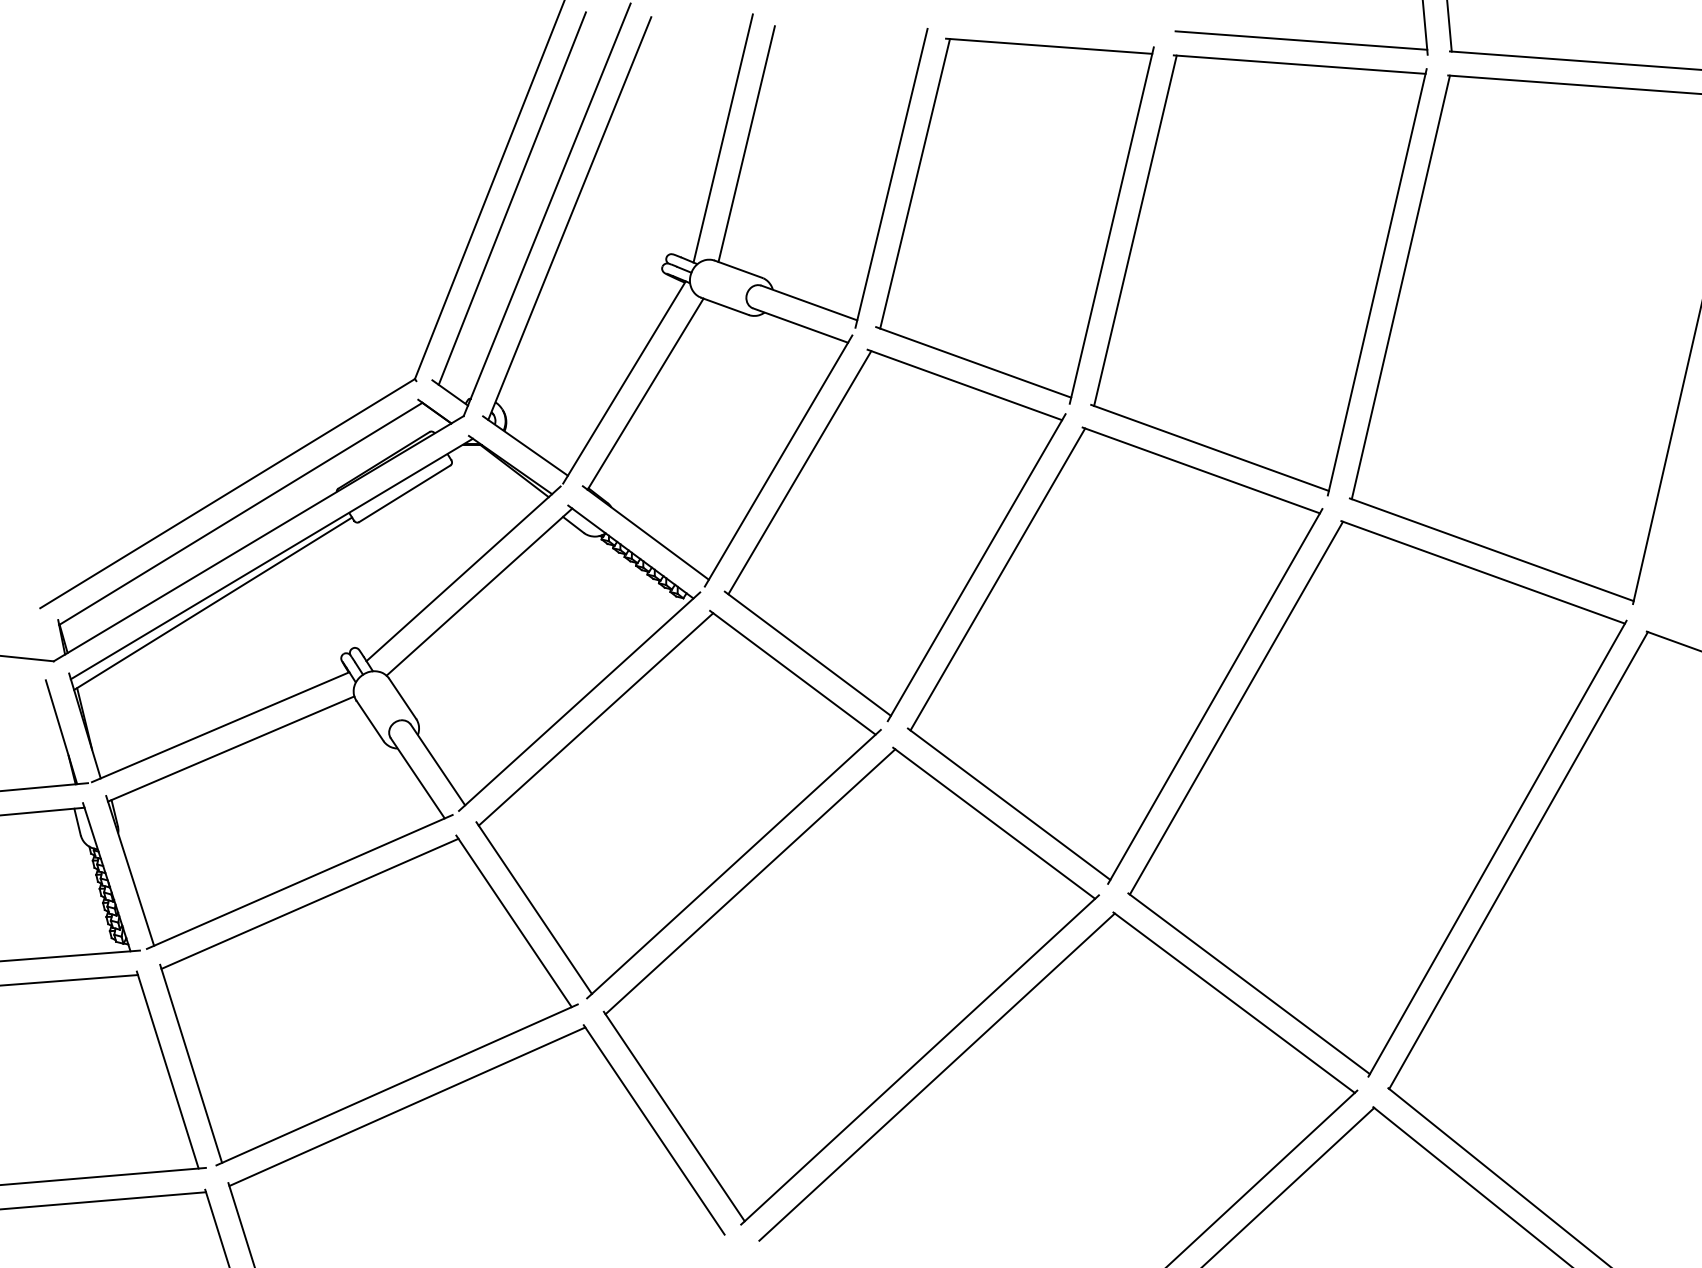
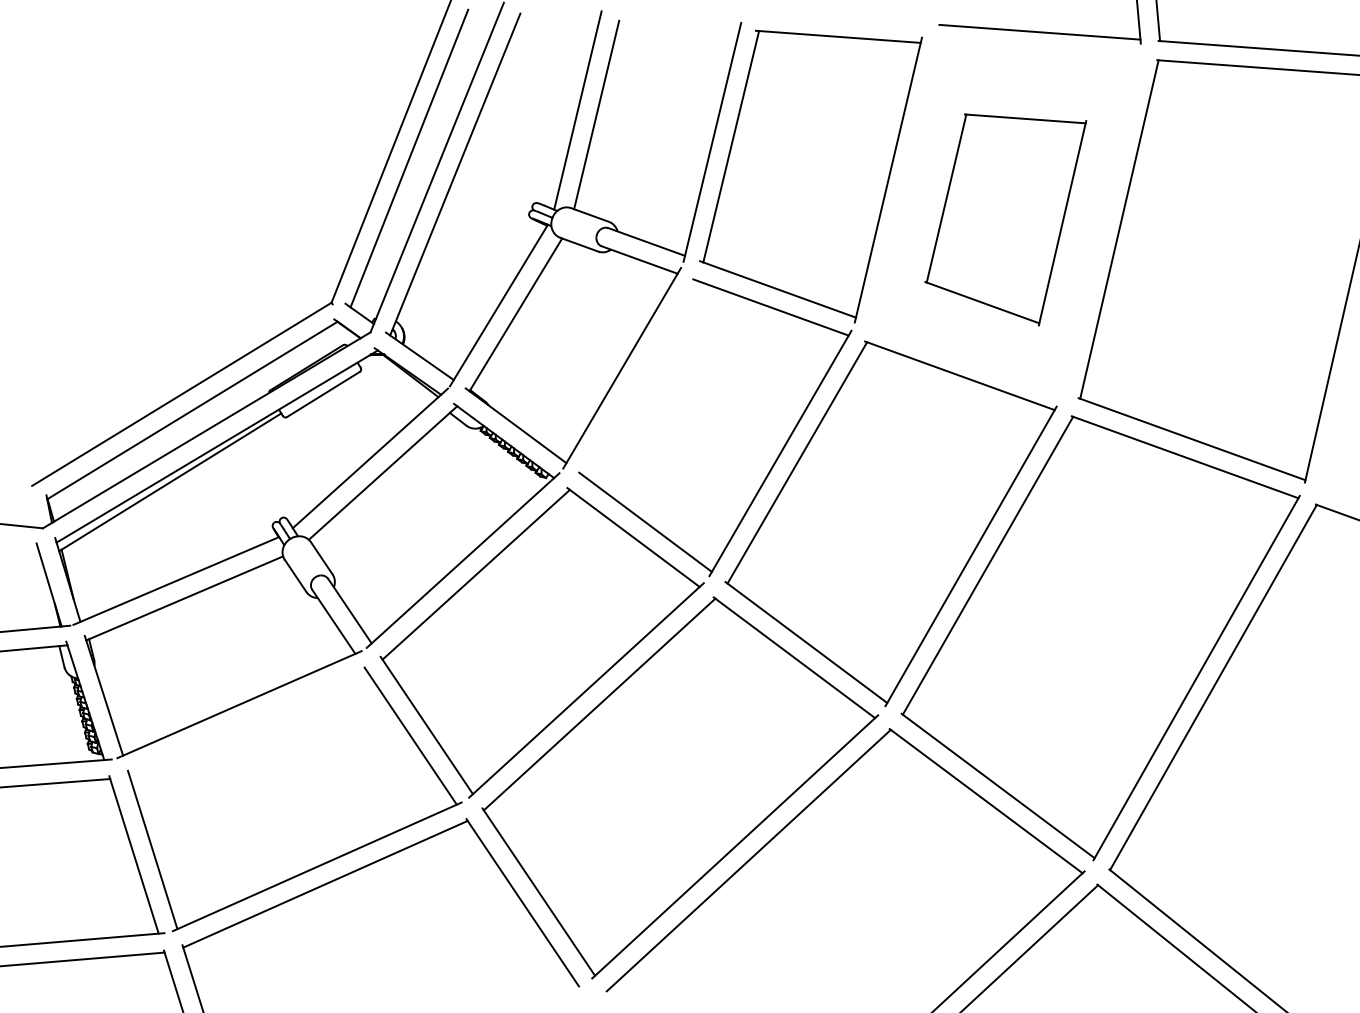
part: (1258, 274) -> (1005, 219), size x0.6
line: (800, 472) -> (639, 377), removed
line: (309, 904) -> (247, 722), removed

